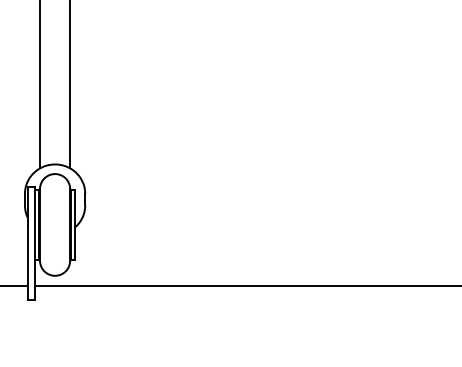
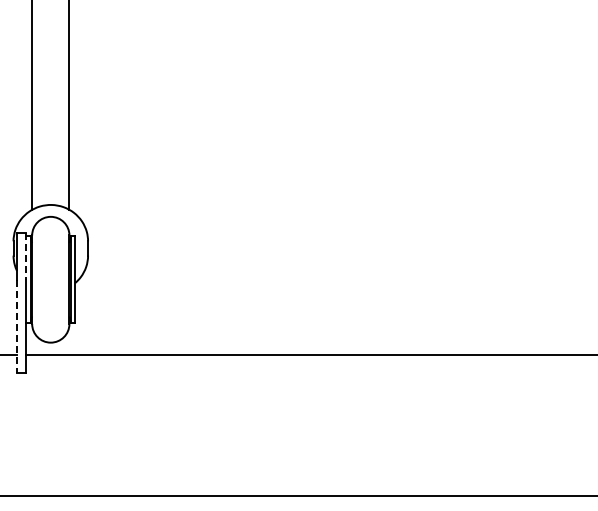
line: (35, 206) -> (26, 256), solid -> dashed
line: (28, 262) -> (17, 326), solid -> dashed

